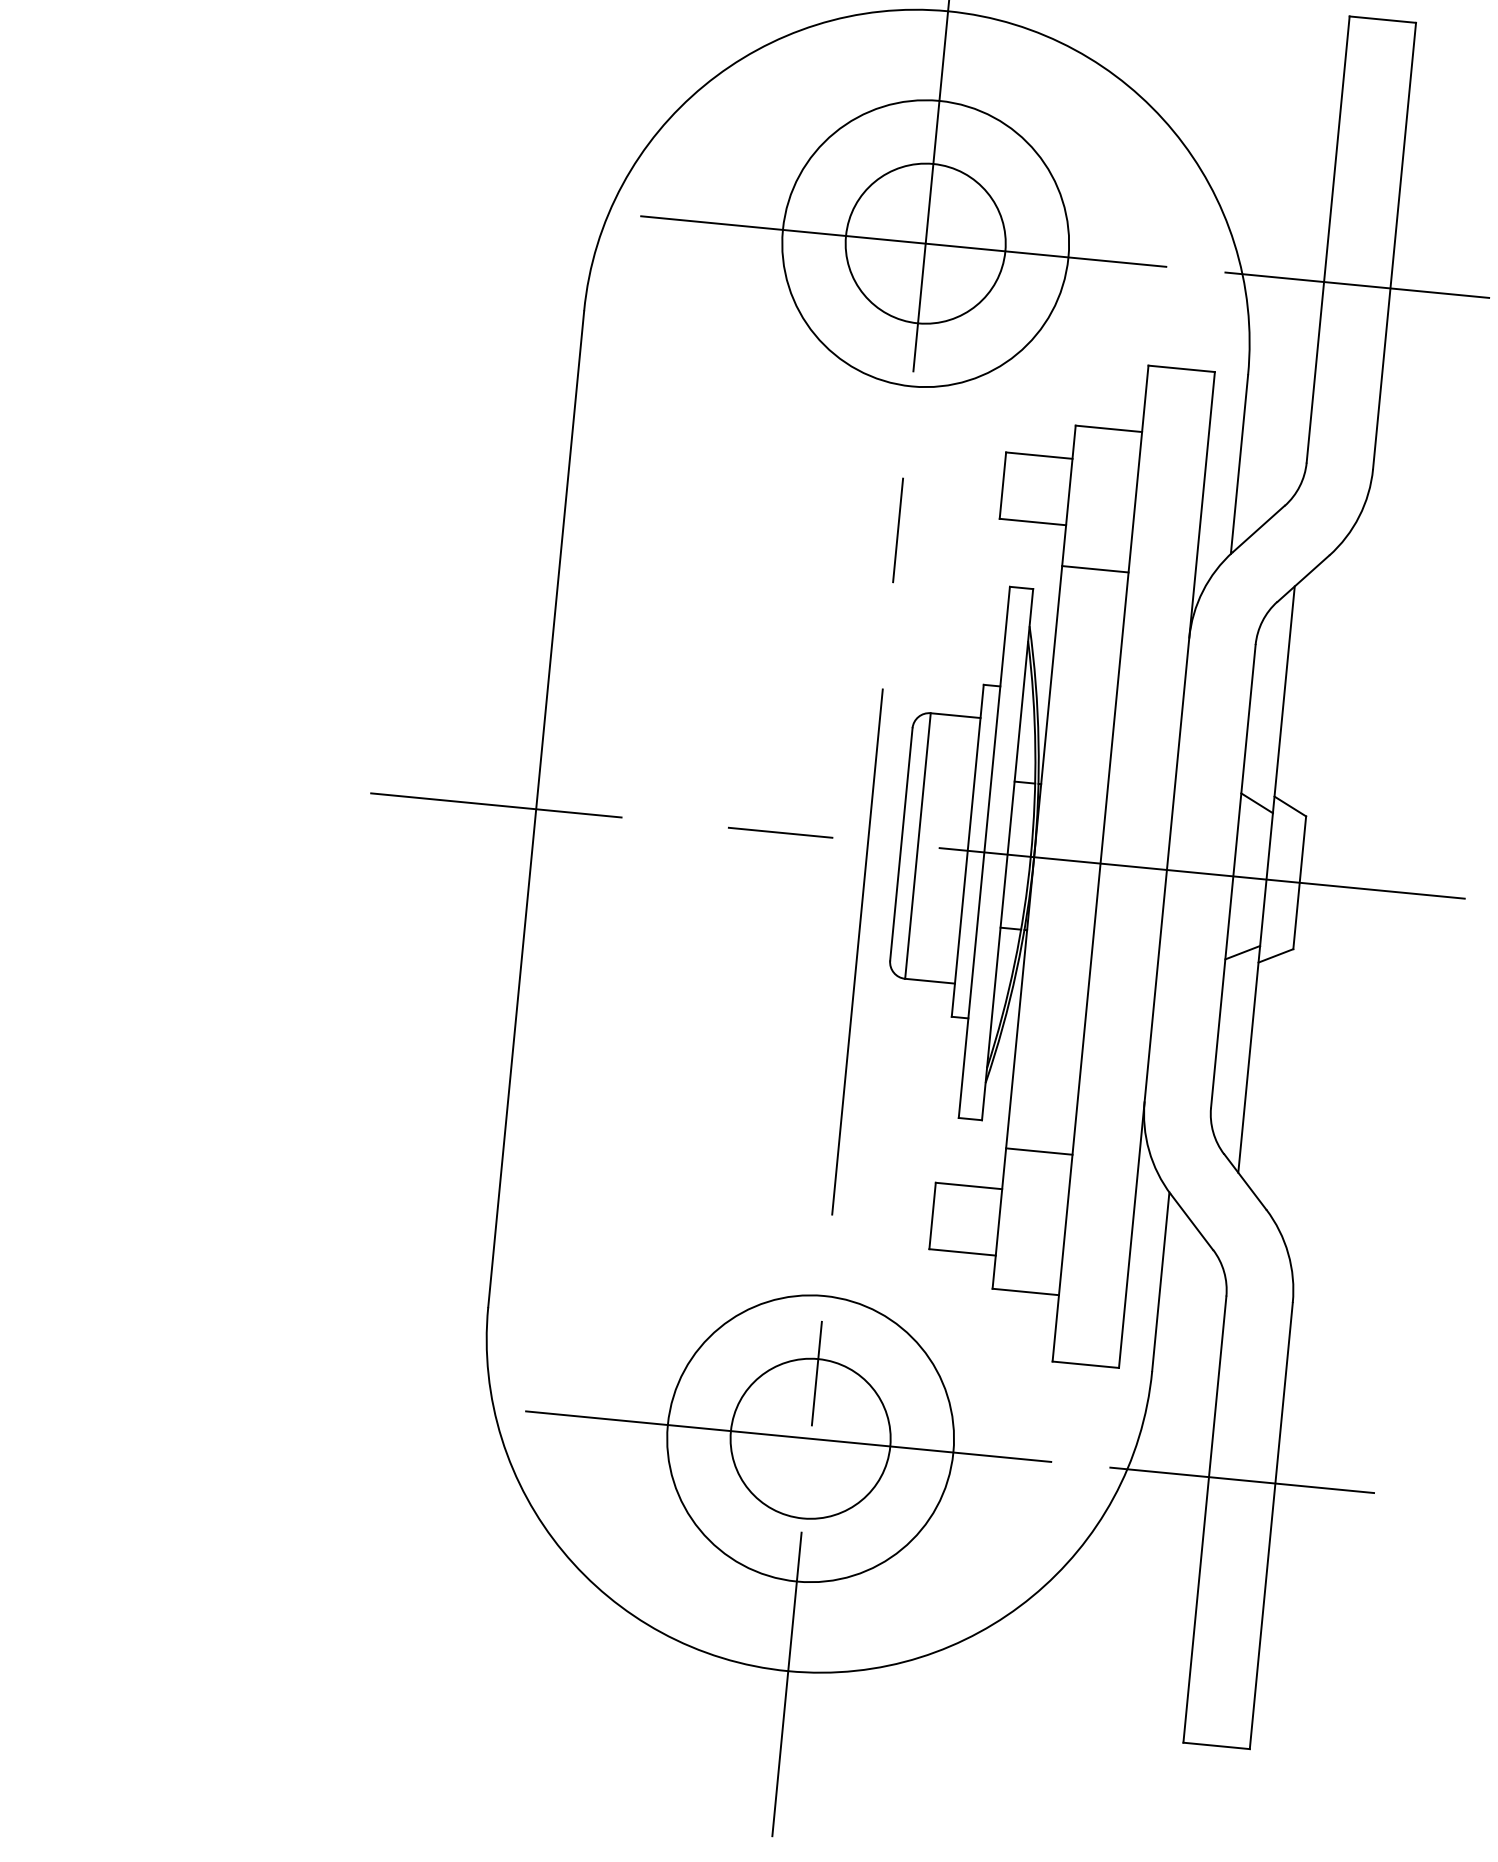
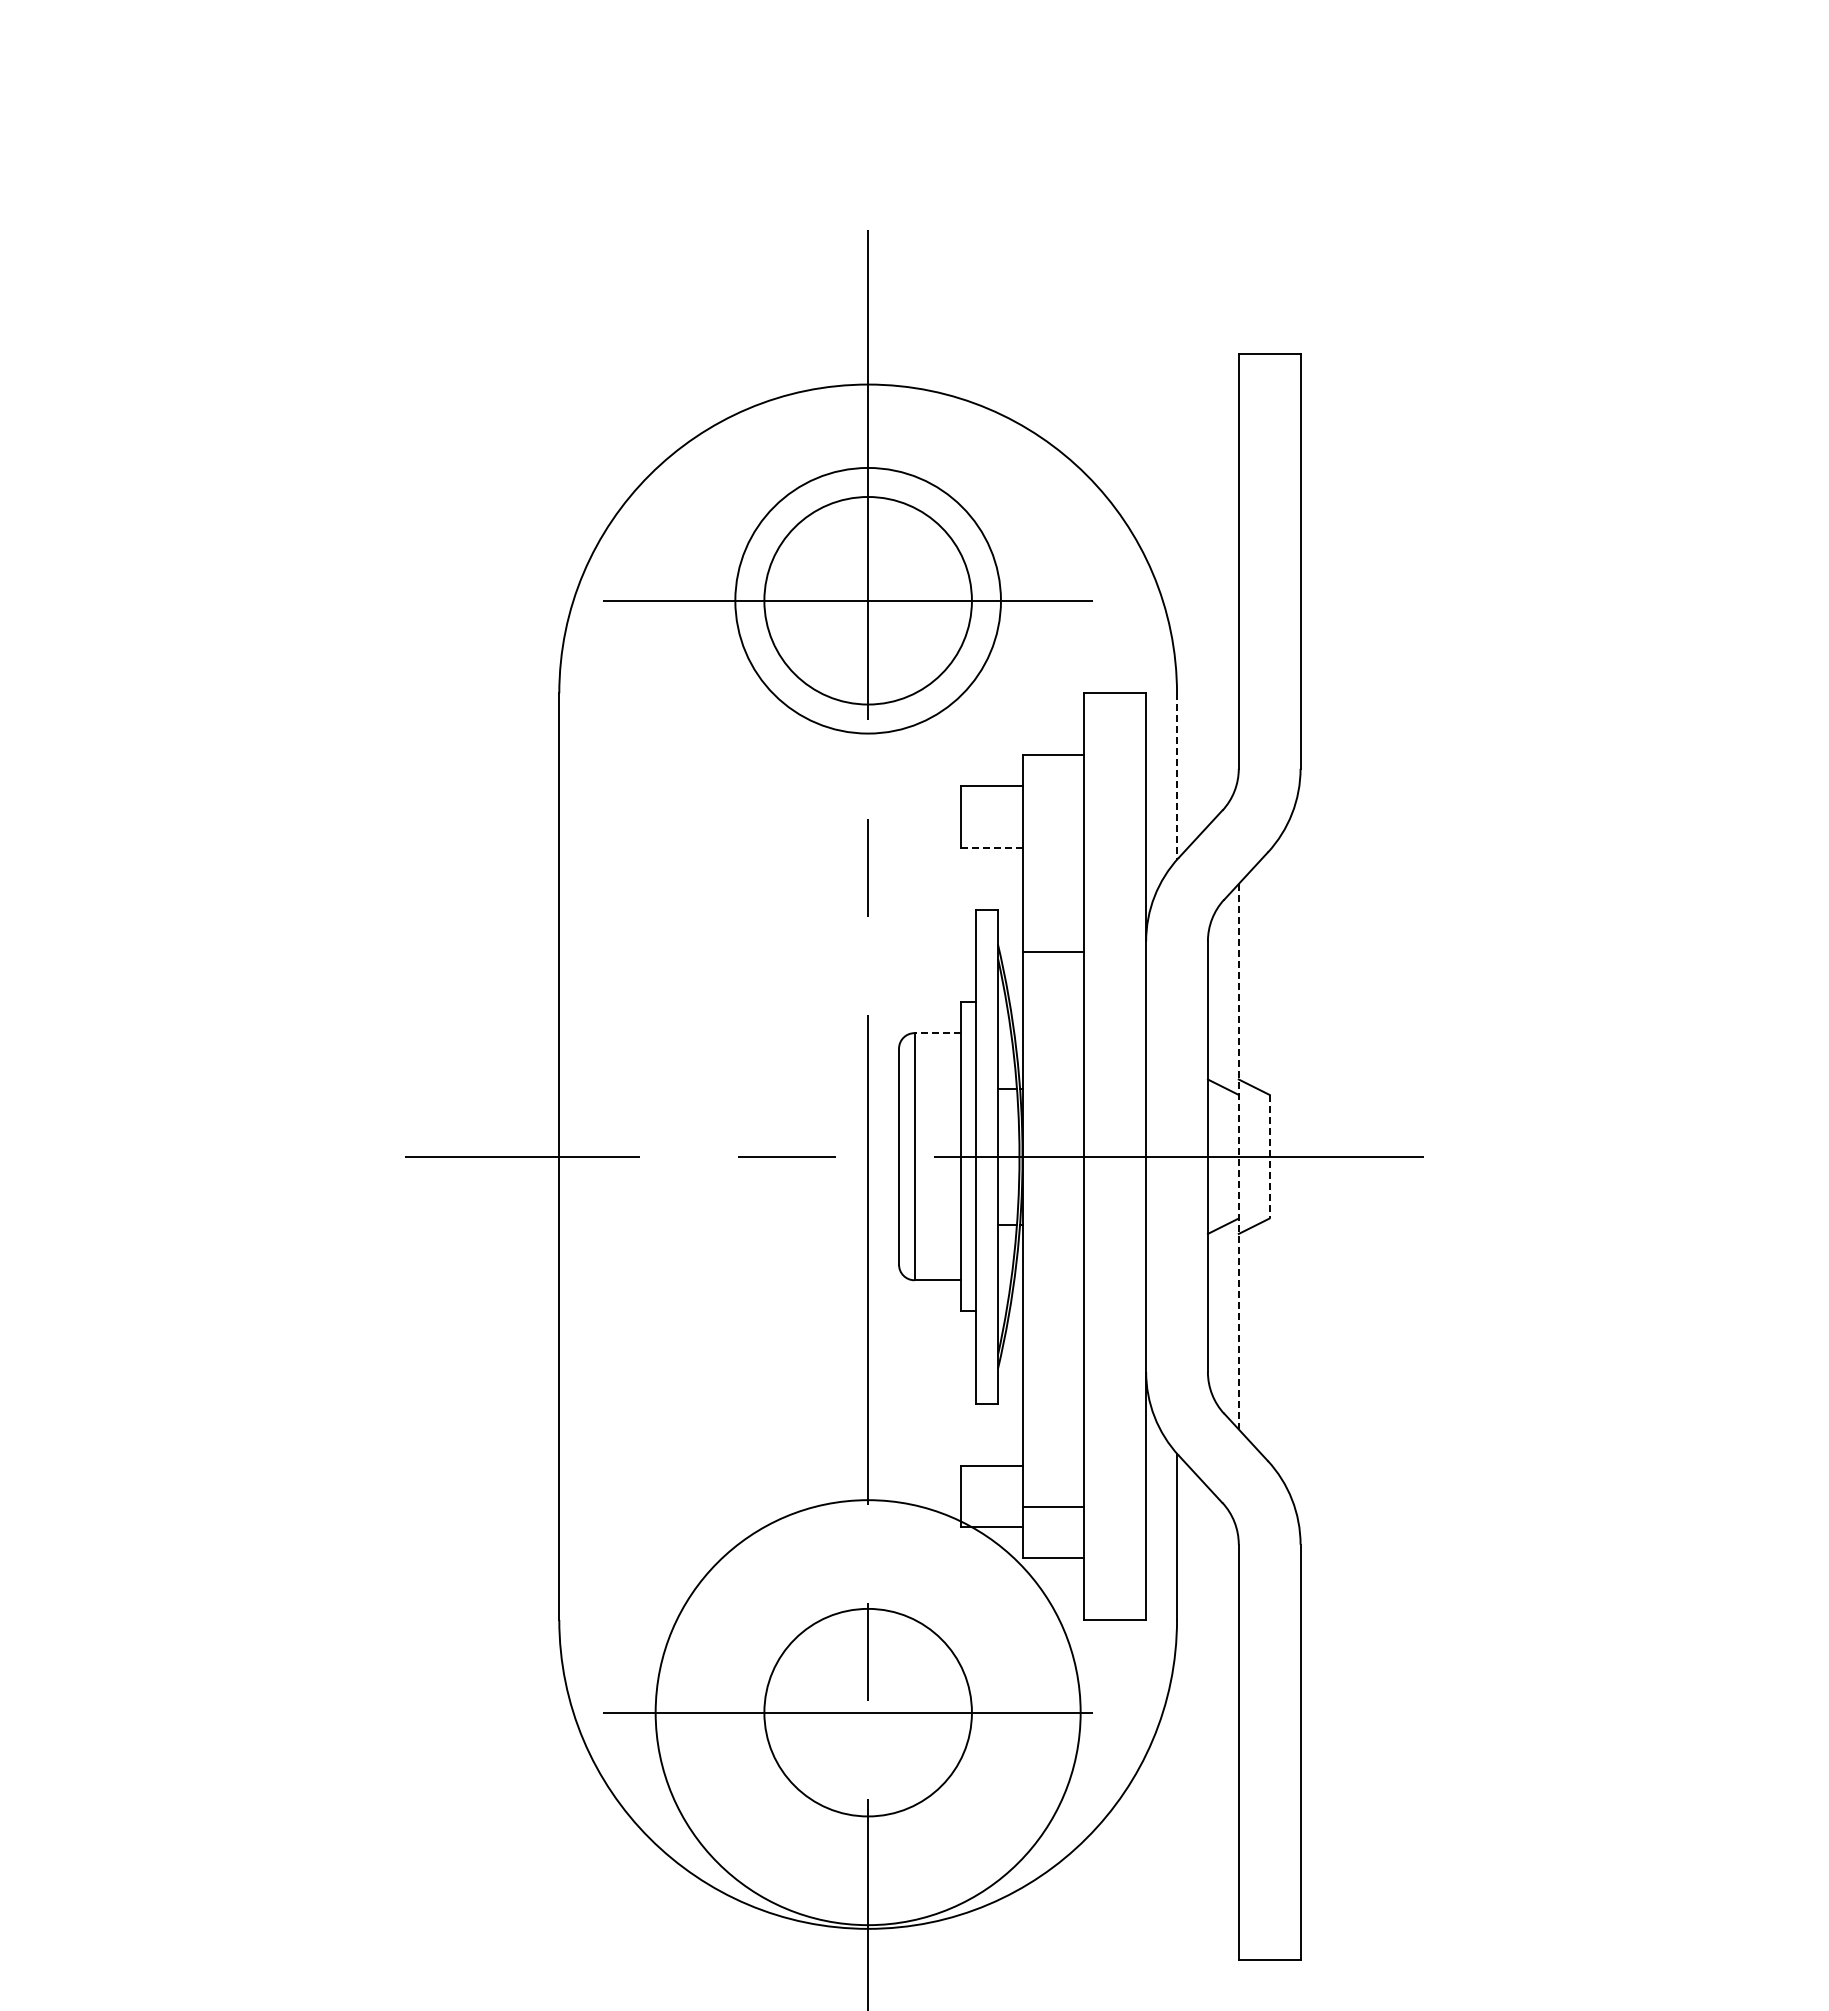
circle: (926, 243) -> (868, 600), size x1.4
line: (1357, 284) -> (1269, 600), removed
line: (1239, 465) -> (1177, 777), solid -> dashed
line: (1032, 521) -> (991, 847), solid -> dashed
line: (1095, 568) -> (1053, 951), moved
line: (955, 715) -> (937, 1033), solid -> dashed
line: (1266, 879) -> (1238, 1156), solid -> dashed
line: (1299, 882) -> (1269, 1156), solid -> dashed
line: (1039, 1151) -> (1053, 1506), moved
circle: (809, 1438) -> (867, 1712), size x1.6
circle: (811, 1438) -> (868, 1712), size x1.4
line: (1242, 1480) -> (1269, 1712), removed

